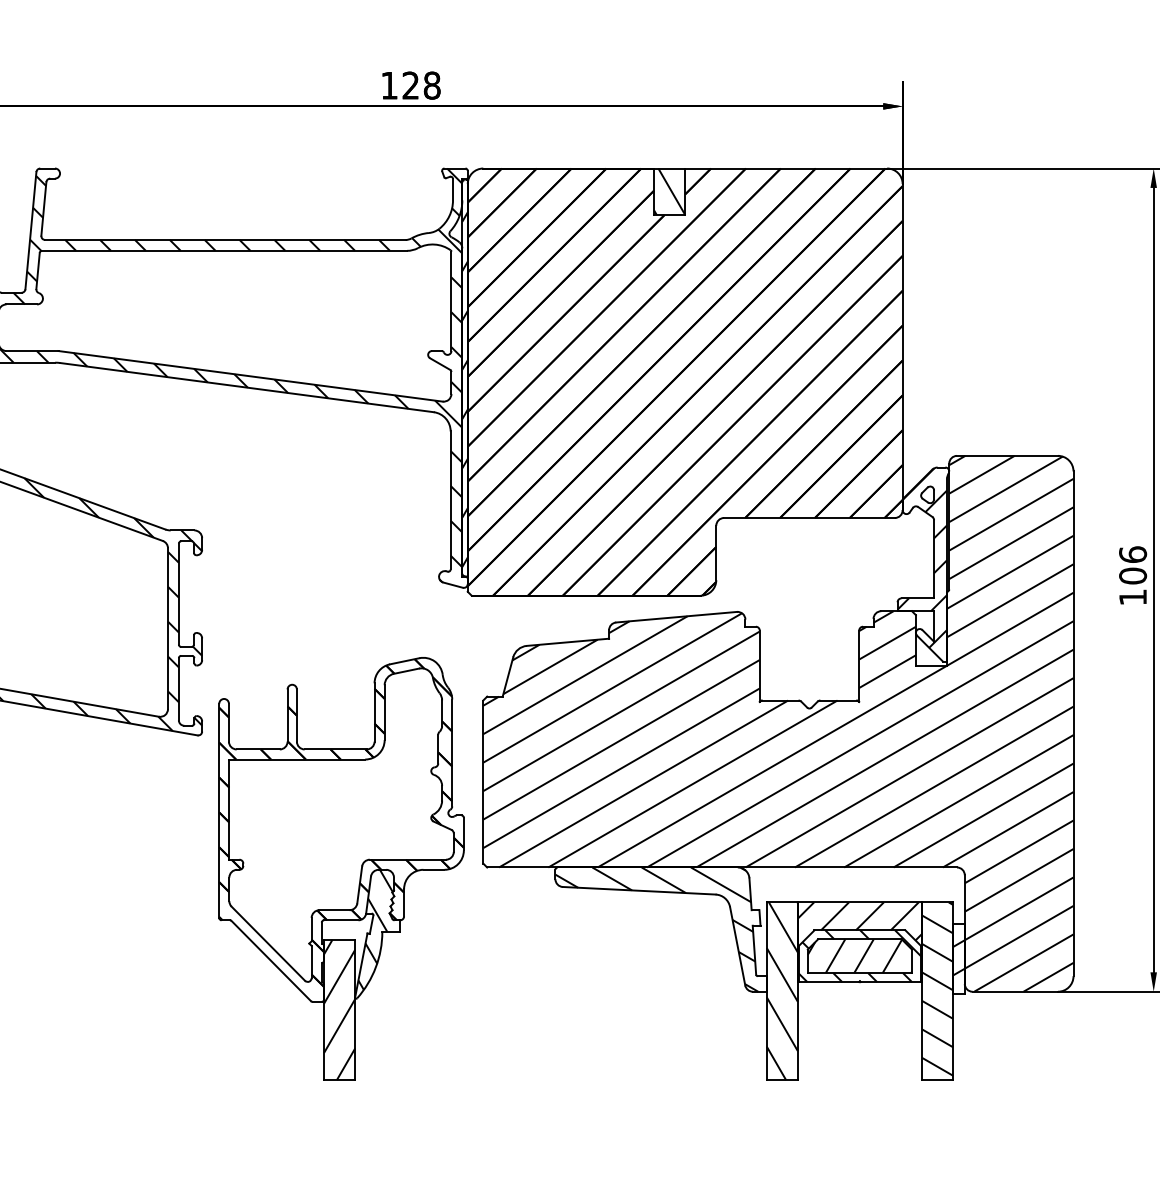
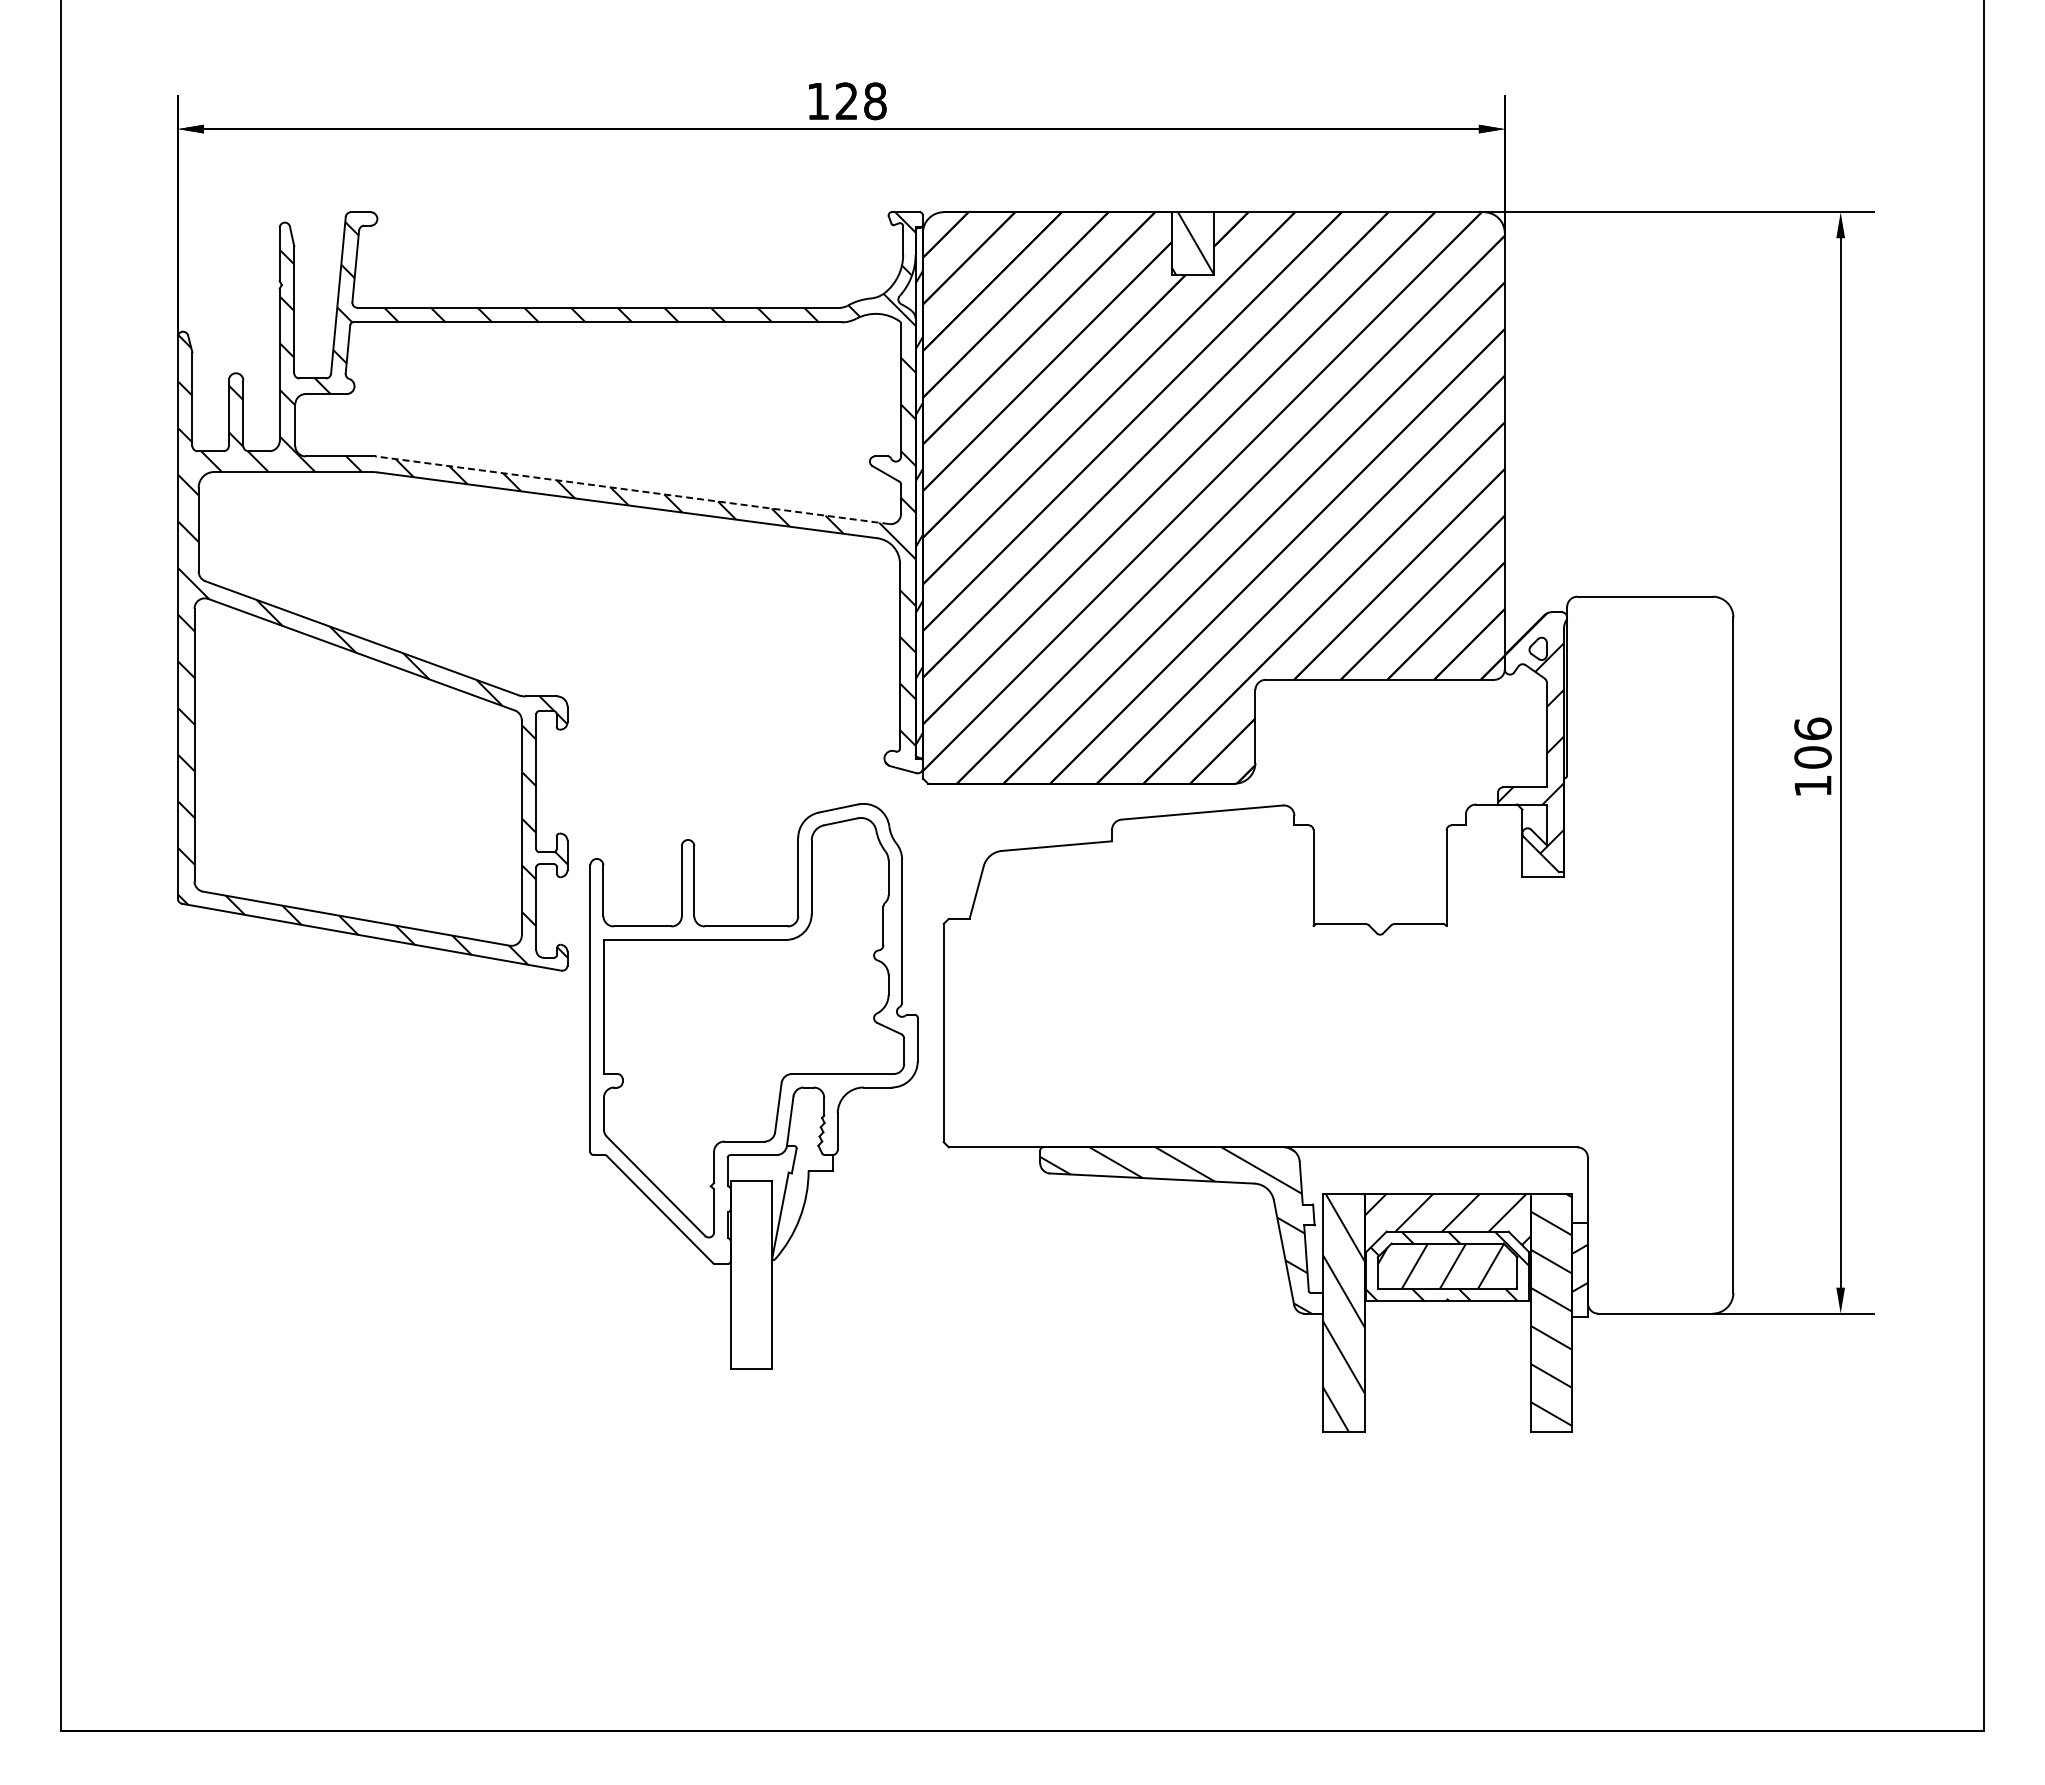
line: (249, 376) -> (631, 490), solid -> dashed
hatch: (778, 723) -> (1338, 954), removed
part: (341, 869) -> (753, 1086), moved

